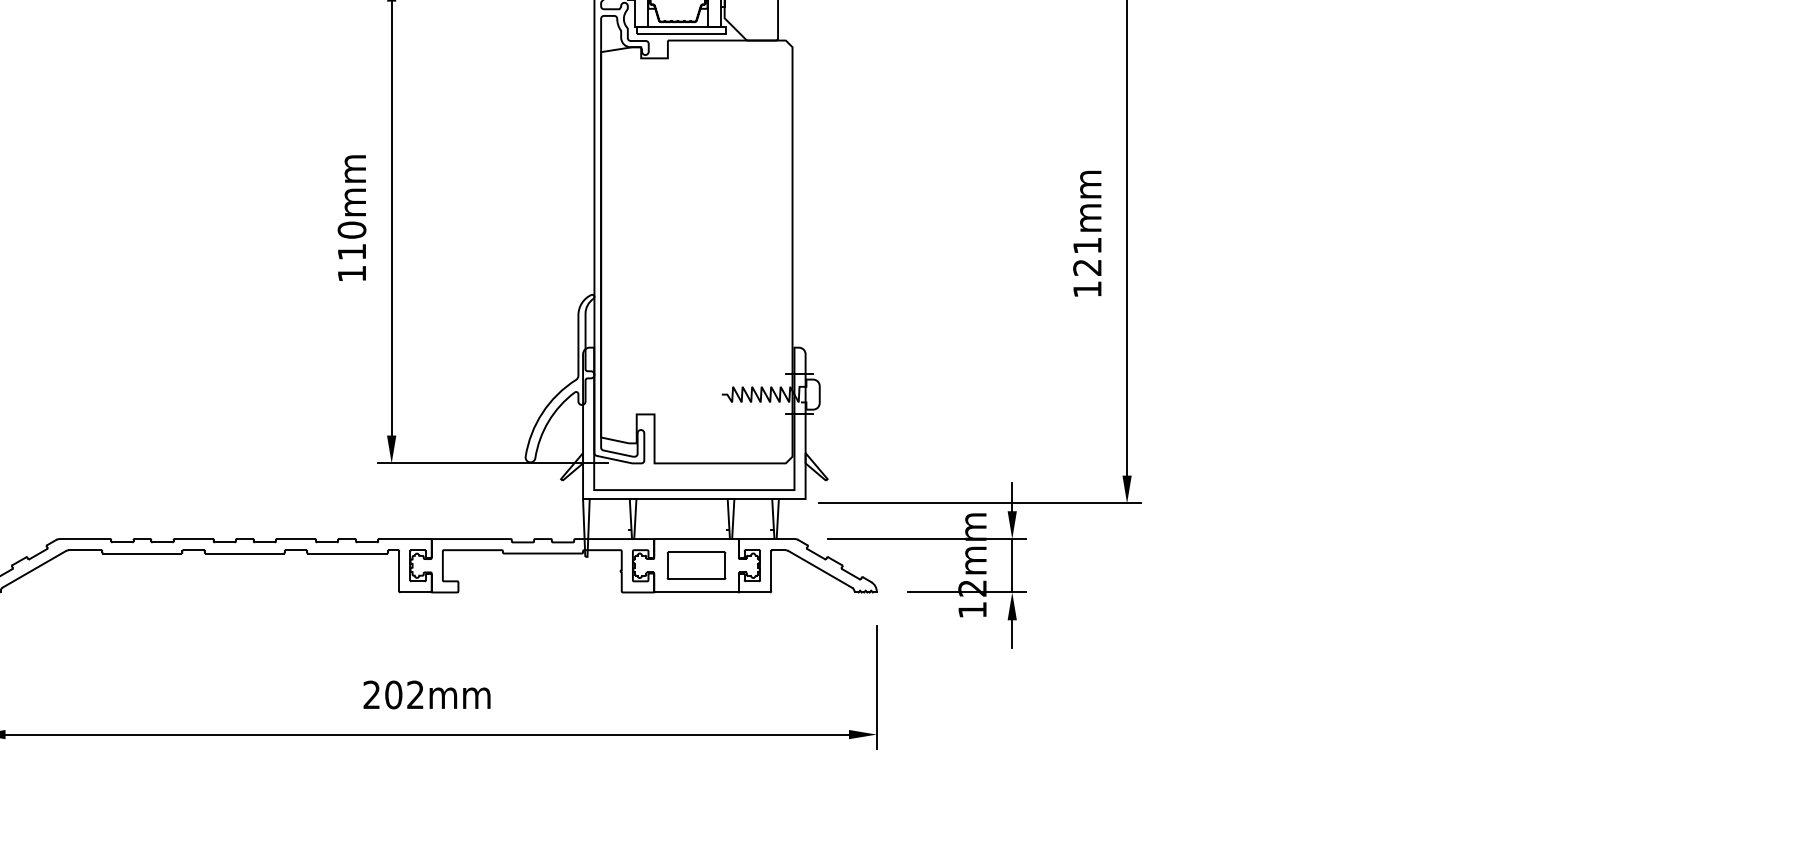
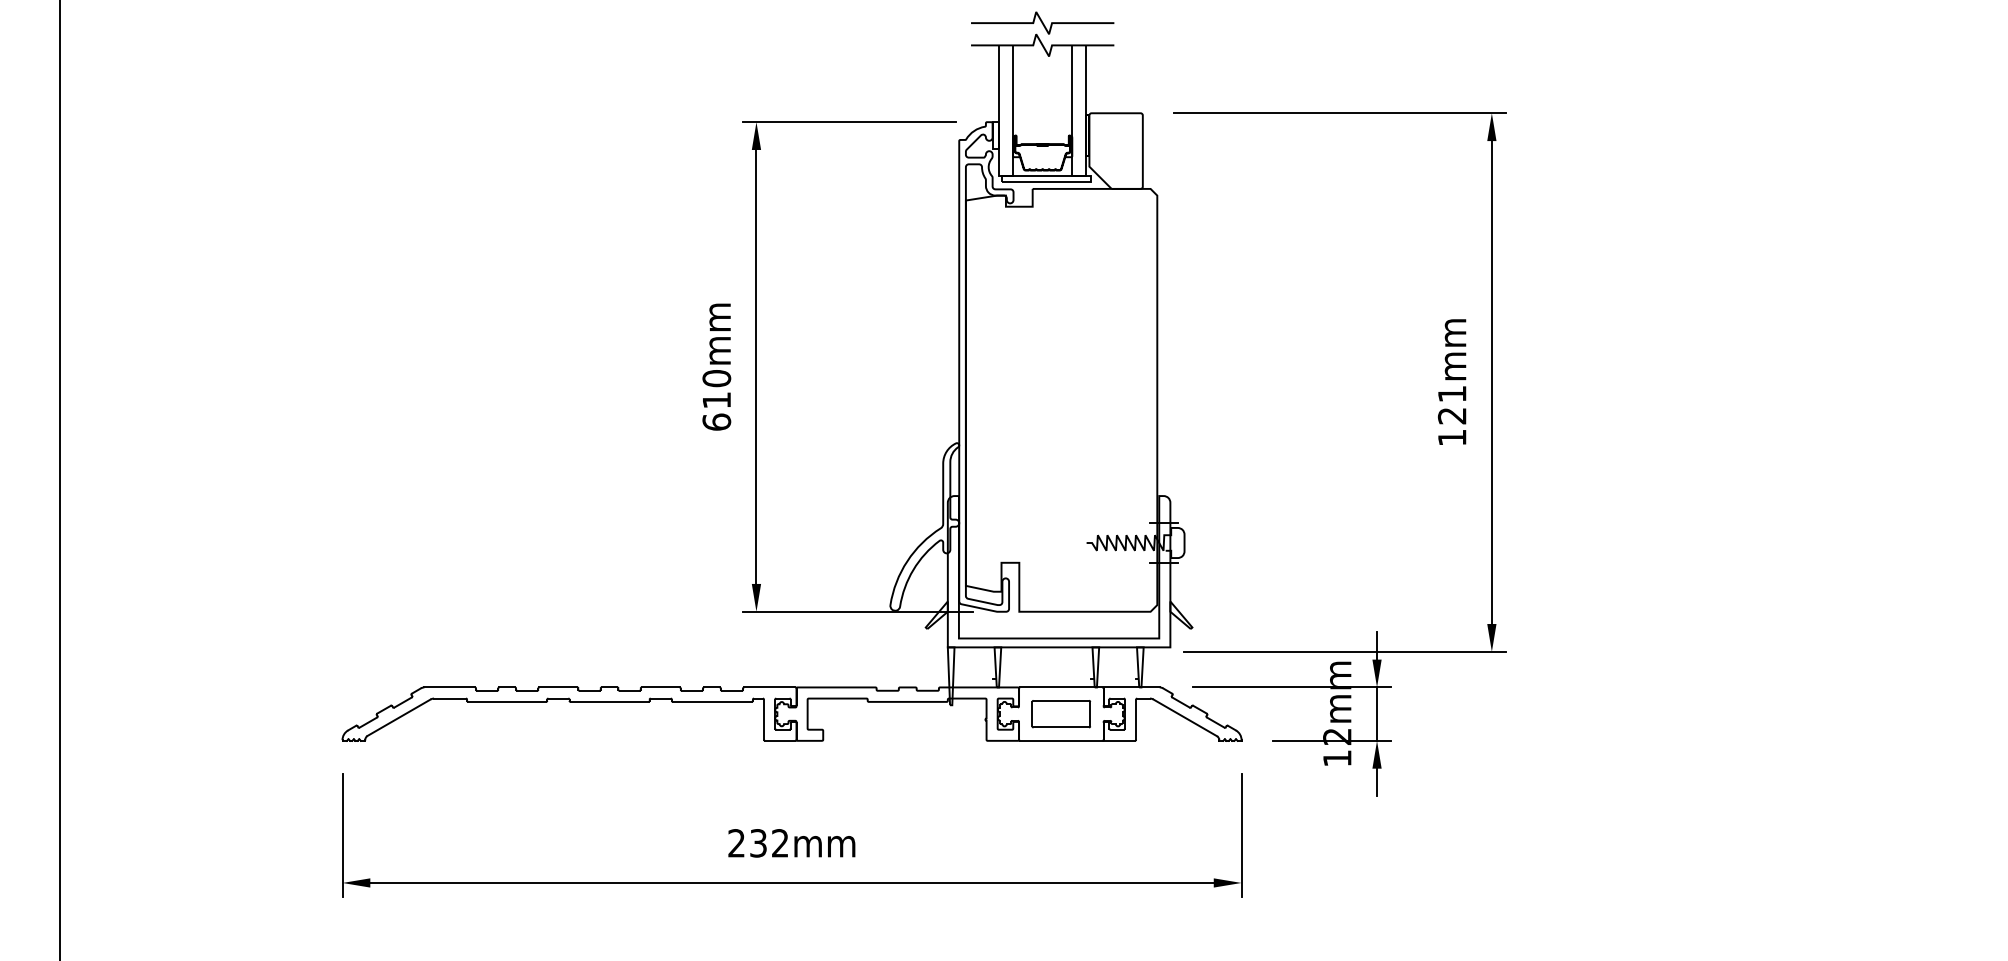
text: (351, 273) -> (716, 421), 110mm -> 610mm
text: (393, 695) -> (758, 843), 202mm -> 232mm

